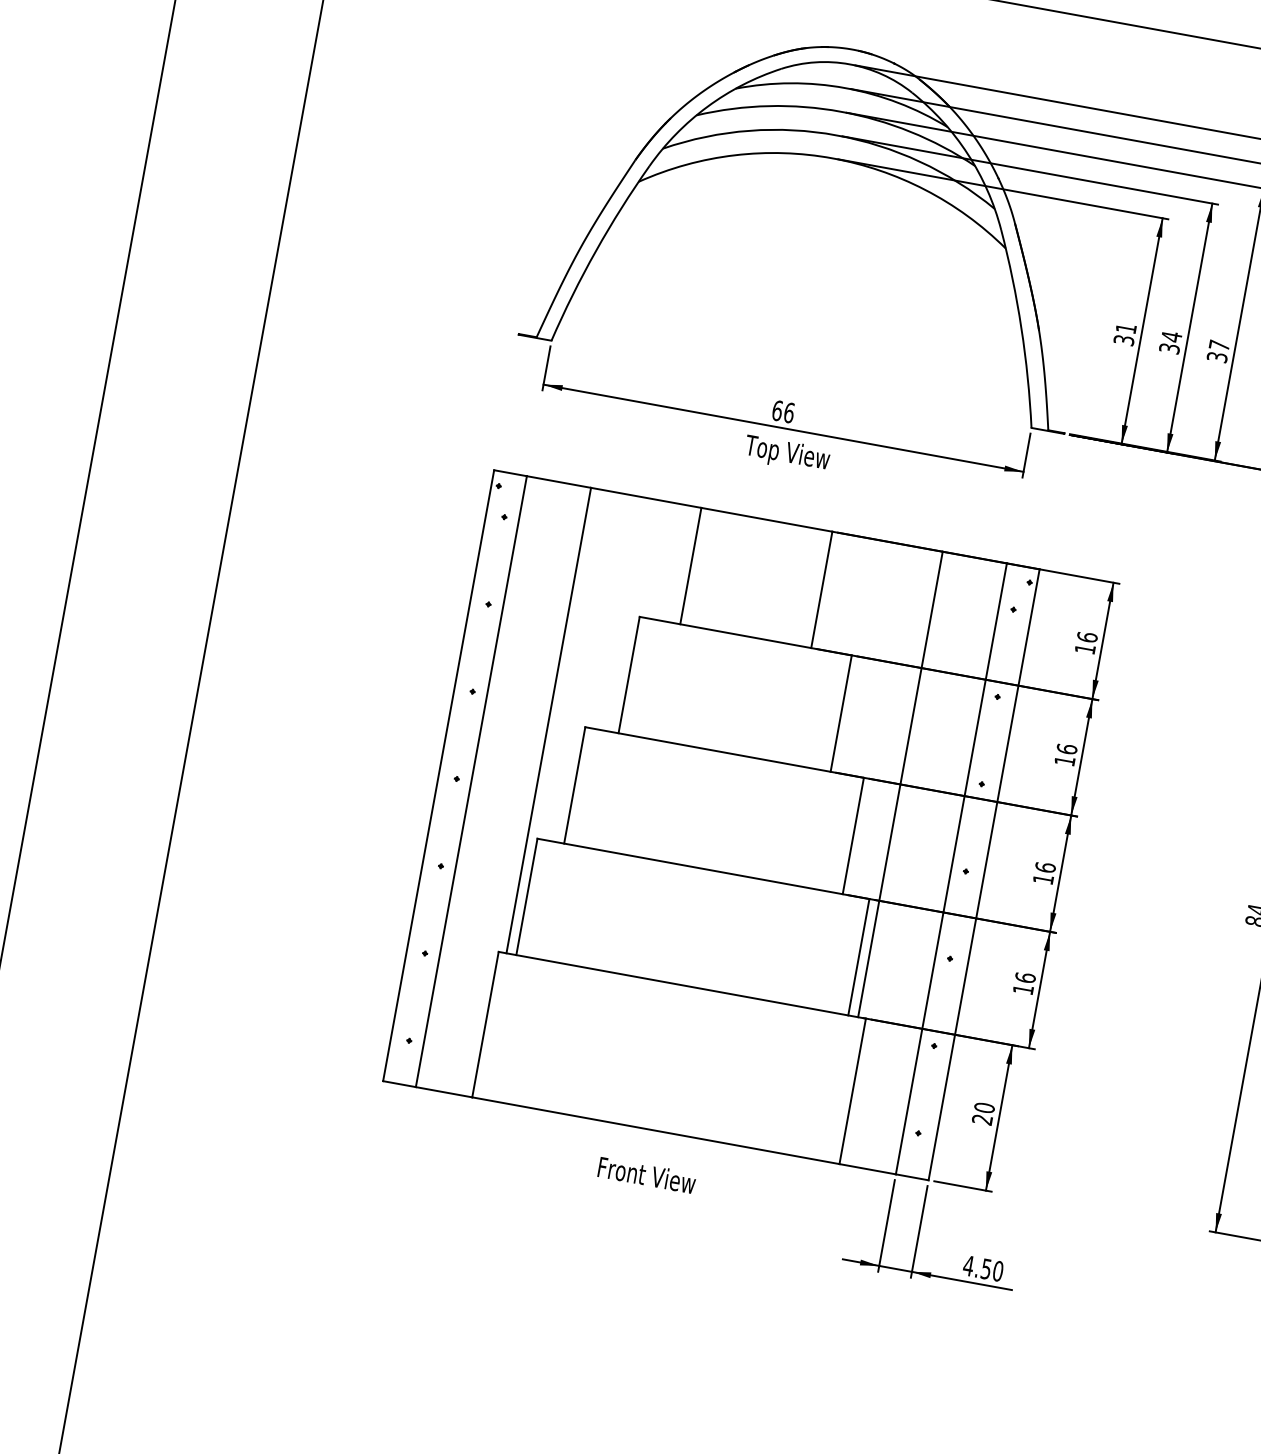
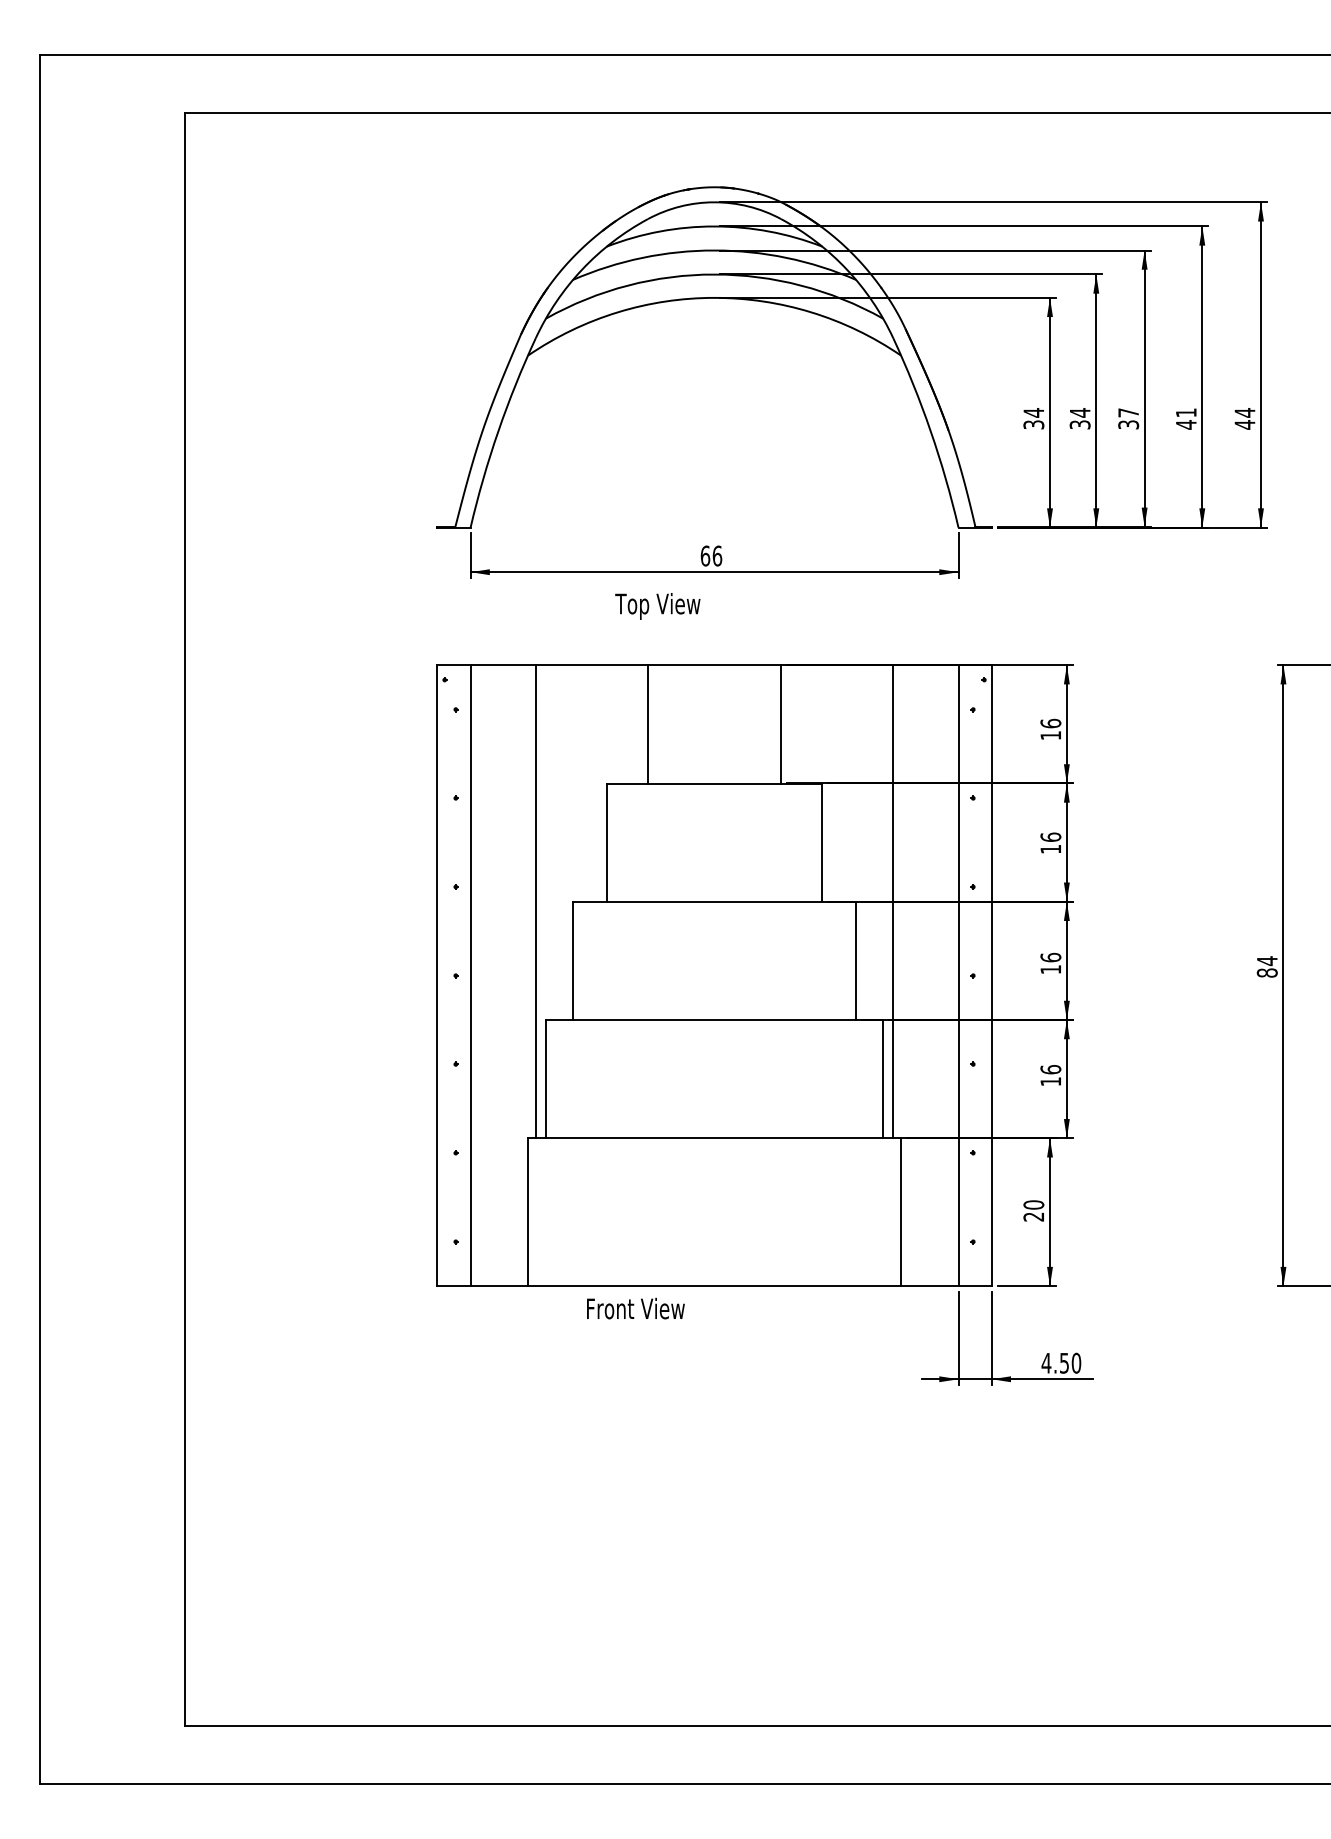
text: (1125, 328) -> (1033, 412), 31 -> 34
text: (786, 454) -> (657, 606), moved
text: (646, 1175) -> (635, 1308), moved

